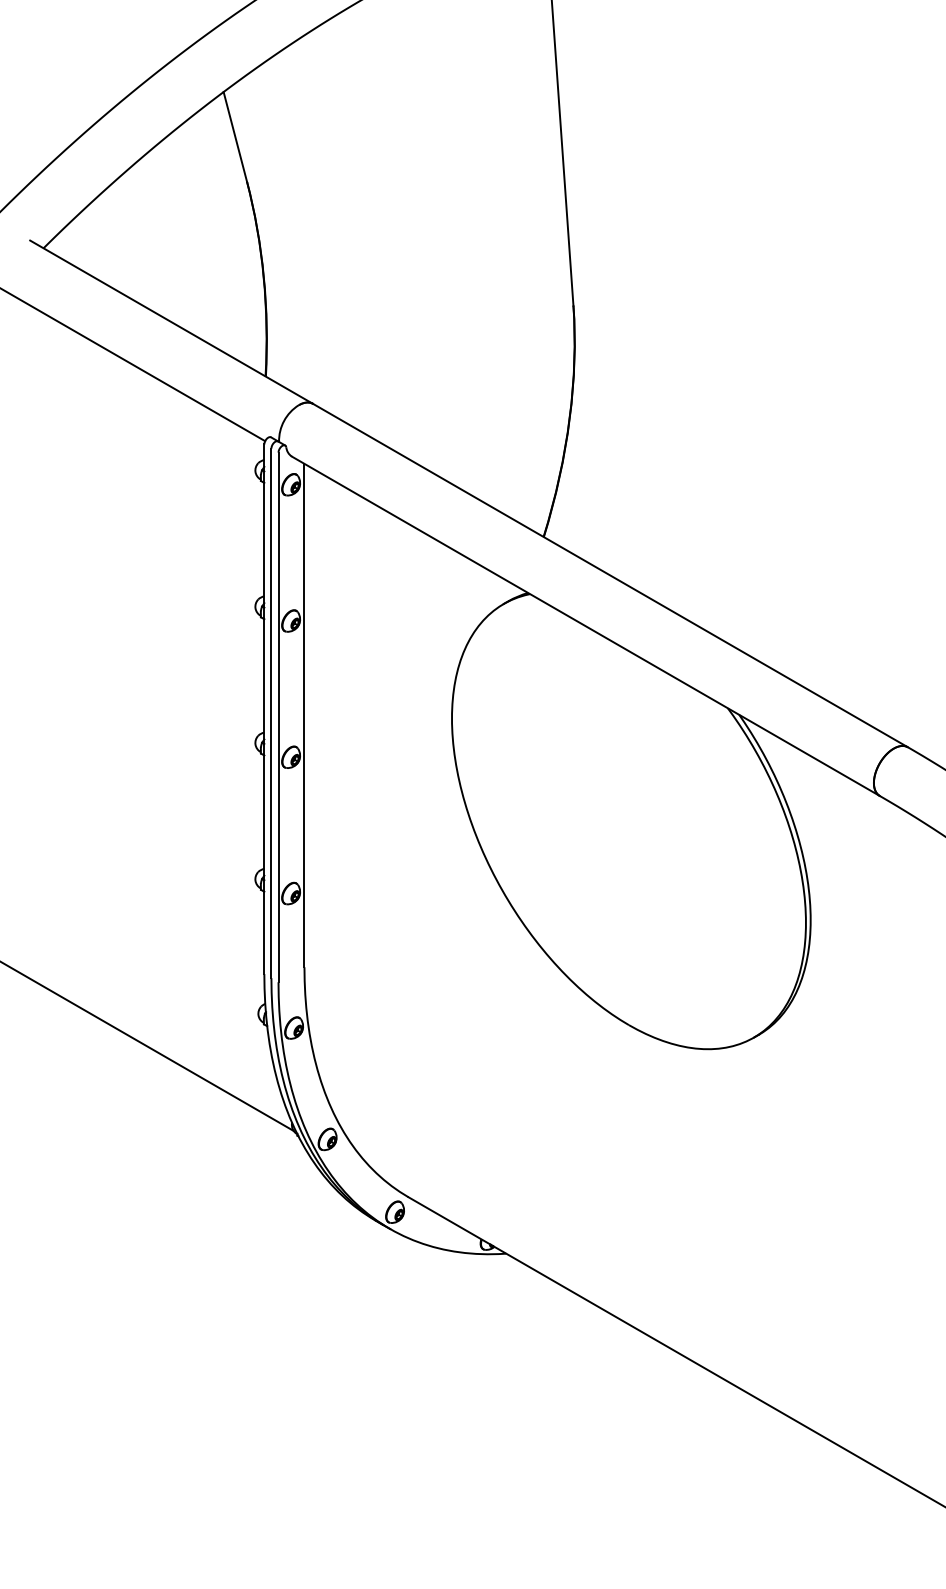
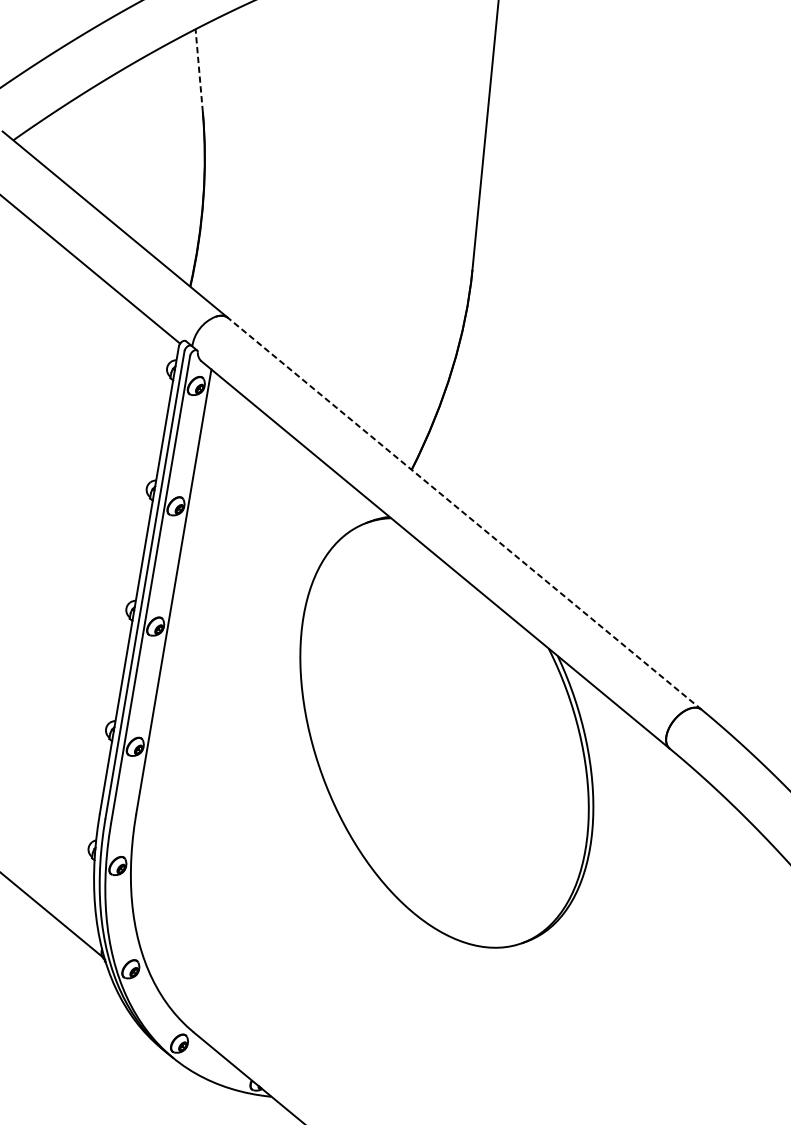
line: (235, 136) -> (199, 70), solid -> dashed
line: (609, 575) -> (463, 513), solid -> dashed

